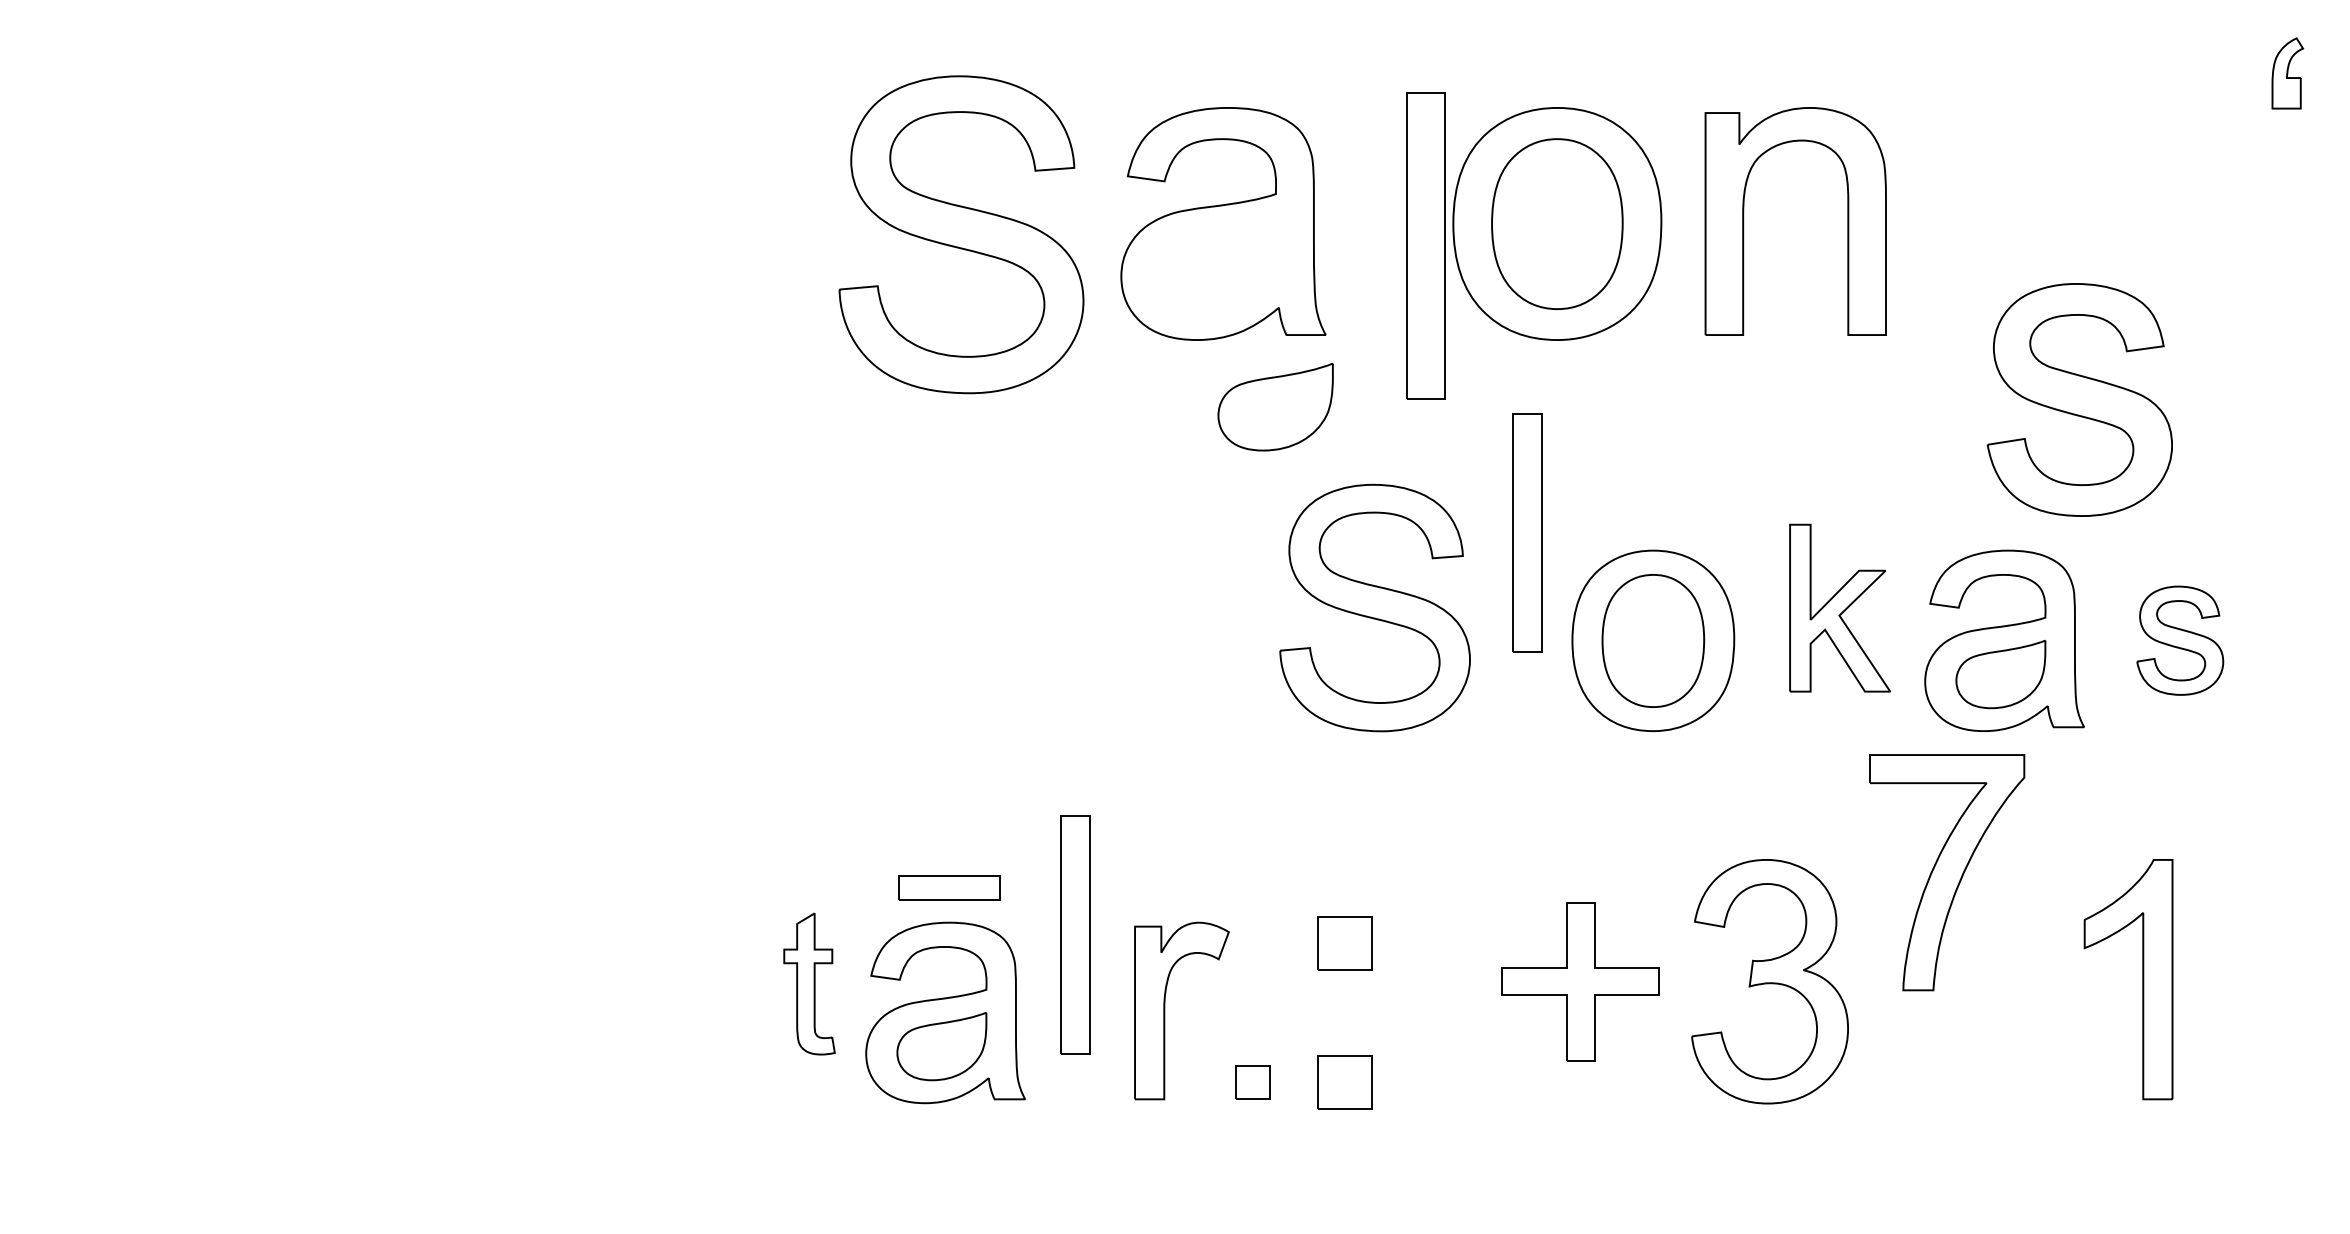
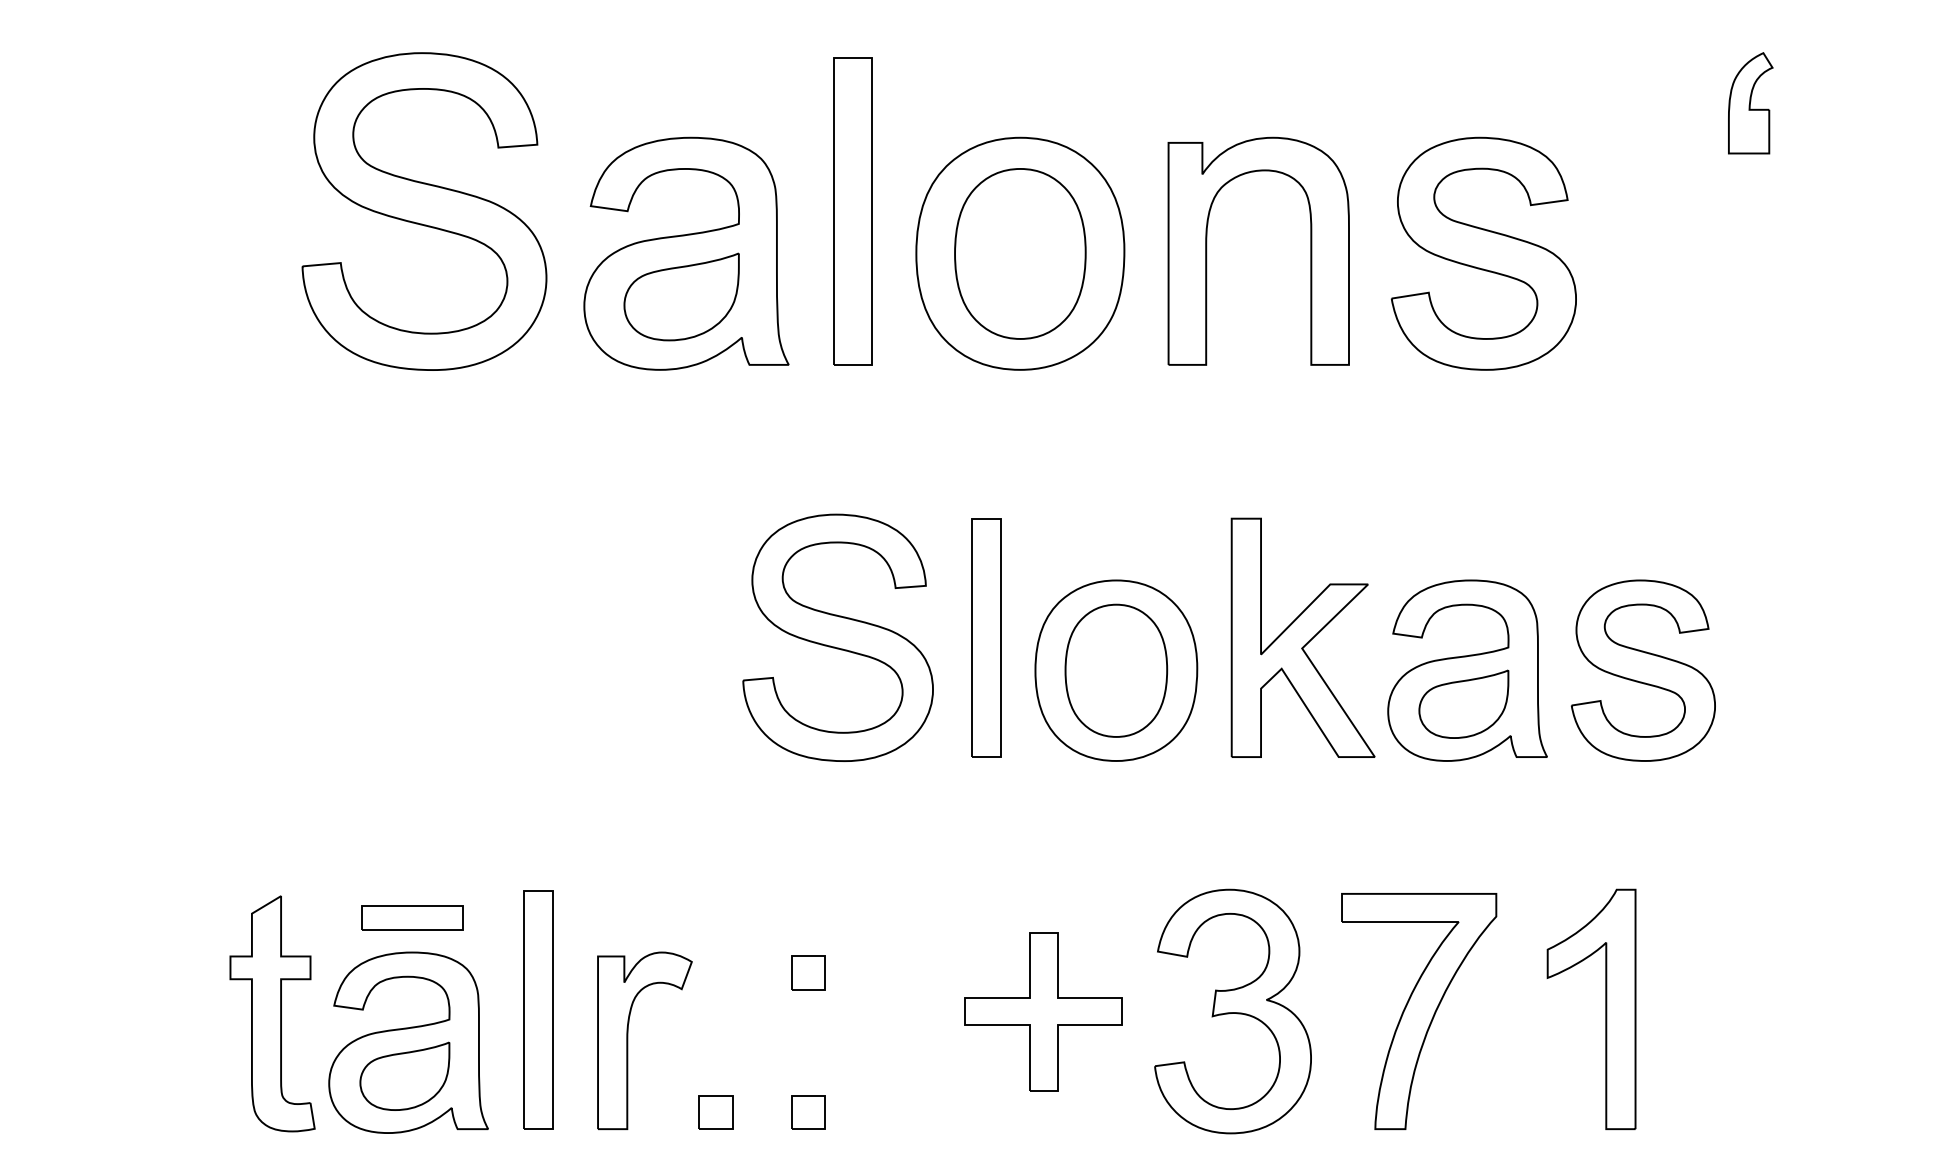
part: (2287, 73) -> (1750, 103), size x1.43
part: (961, 234) -> (424, 211), moved
part: (1425, 245) -> (852, 211), moved
part: (2079, 399) -> (1483, 253), moved
part: (1275, 406) -> (681, 296), moved
part: (1527, 532) -> (986, 637), moved
part: (1839, 608) -> (1302, 638), size x1.43
part: (2179, 640) -> (1642, 670), size x1.67
part: (1947, 872) -> (1419, 1011), moved
part: (1075, 934) -> (538, 1009), moved
part: (1345, 943) -> (808, 973), size x0.62
part: (809, 983) -> (272, 1013), size x1.67
part: (1345, 1082) -> (808, 1112), size x0.62

